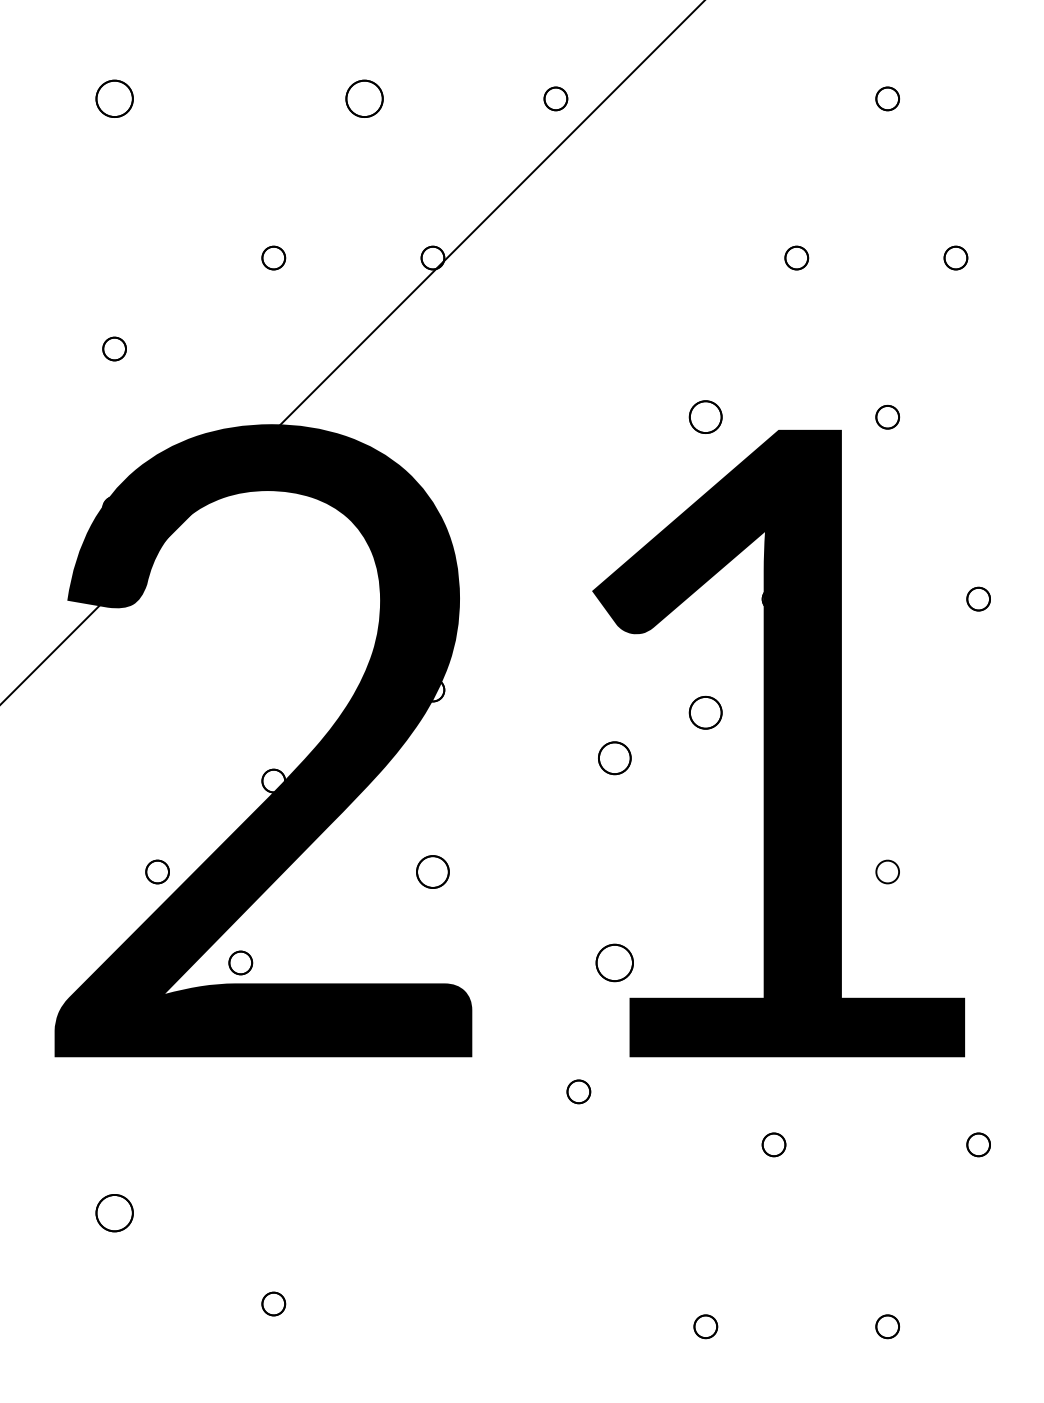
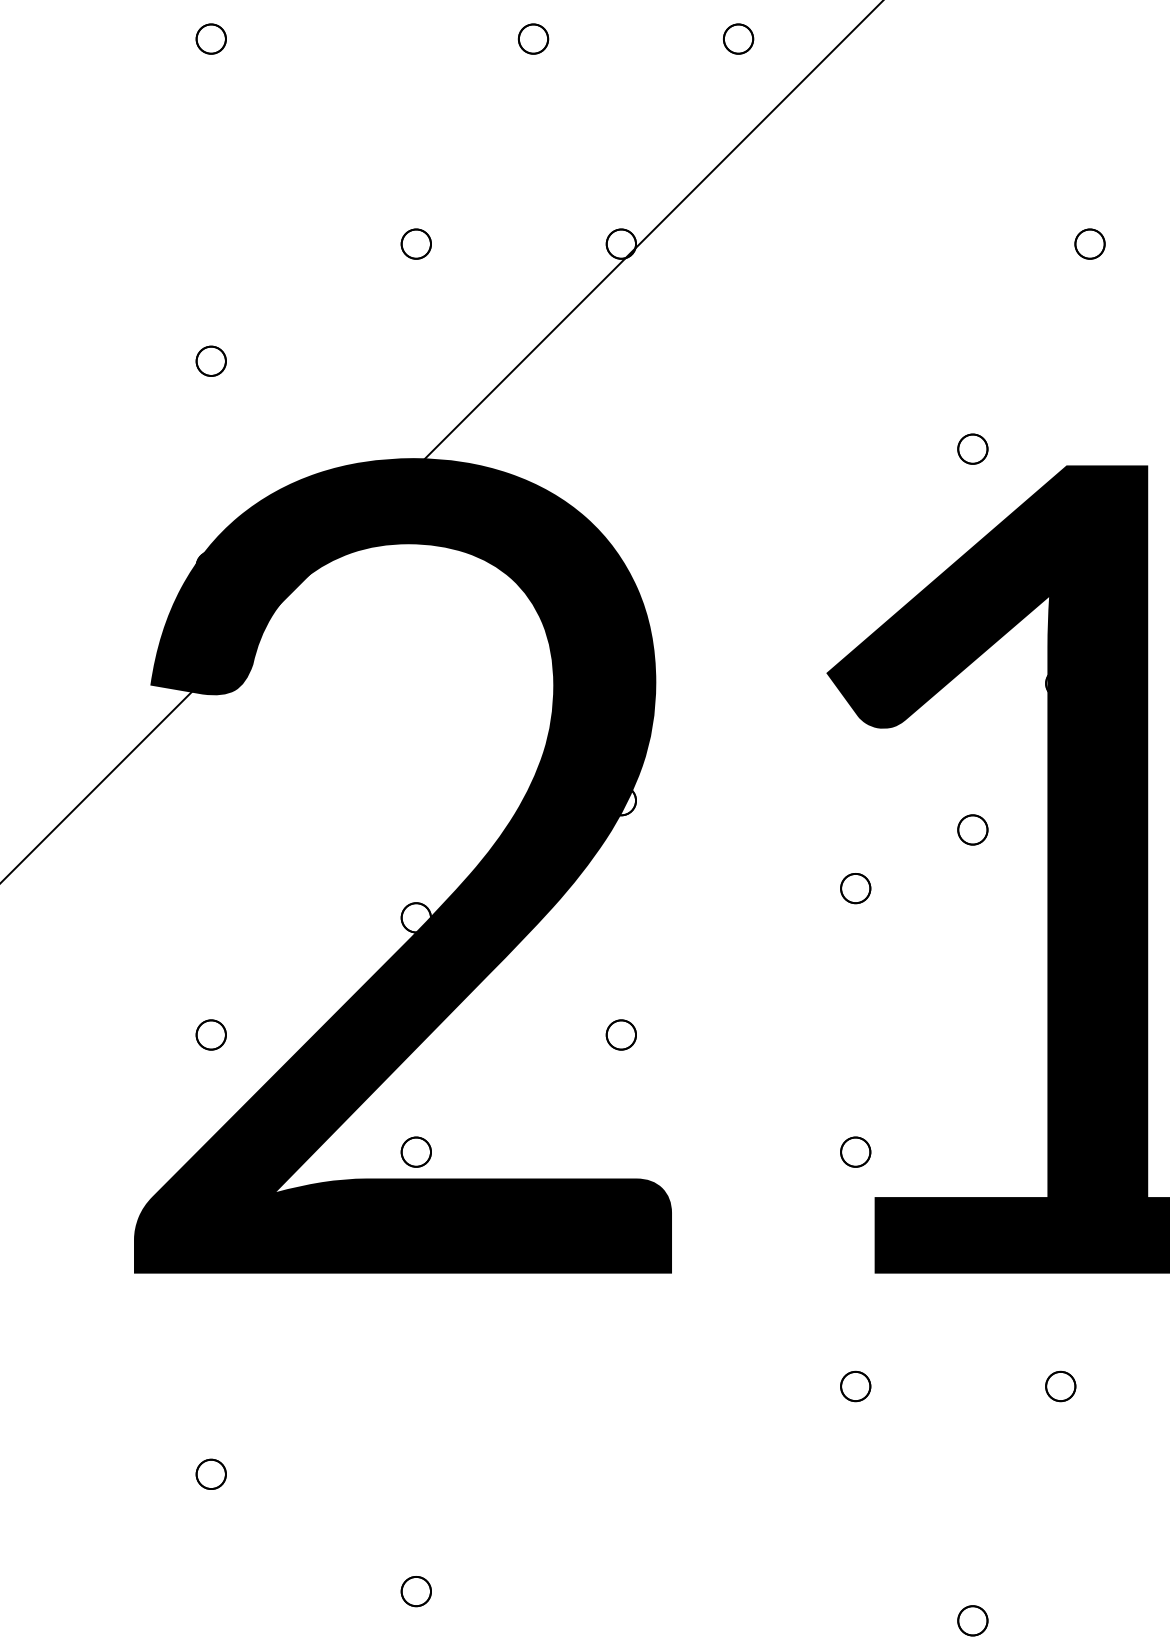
part: (114, 98) -> (211, 38), size x0.62
part: (364, 98) -> (533, 38), size x0.62
part: (555, 98) -> (738, 38), moved
part: (705, 417) -> (972, 449), size x0.71
part: (705, 712) -> (972, 829), size x0.71
part: (614, 758) -> (855, 888), size x0.71
part: (157, 871) -> (211, 1034), moved
part: (432, 871) -> (620, 1034), size x0.71
part: (240, 962) -> (415, 1151), moved
part: (614, 962) -> (855, 1151), size x0.62
part: (578, 1091) -> (855, 1386), moved
part: (114, 1212) -> (211, 1473), size x0.62

